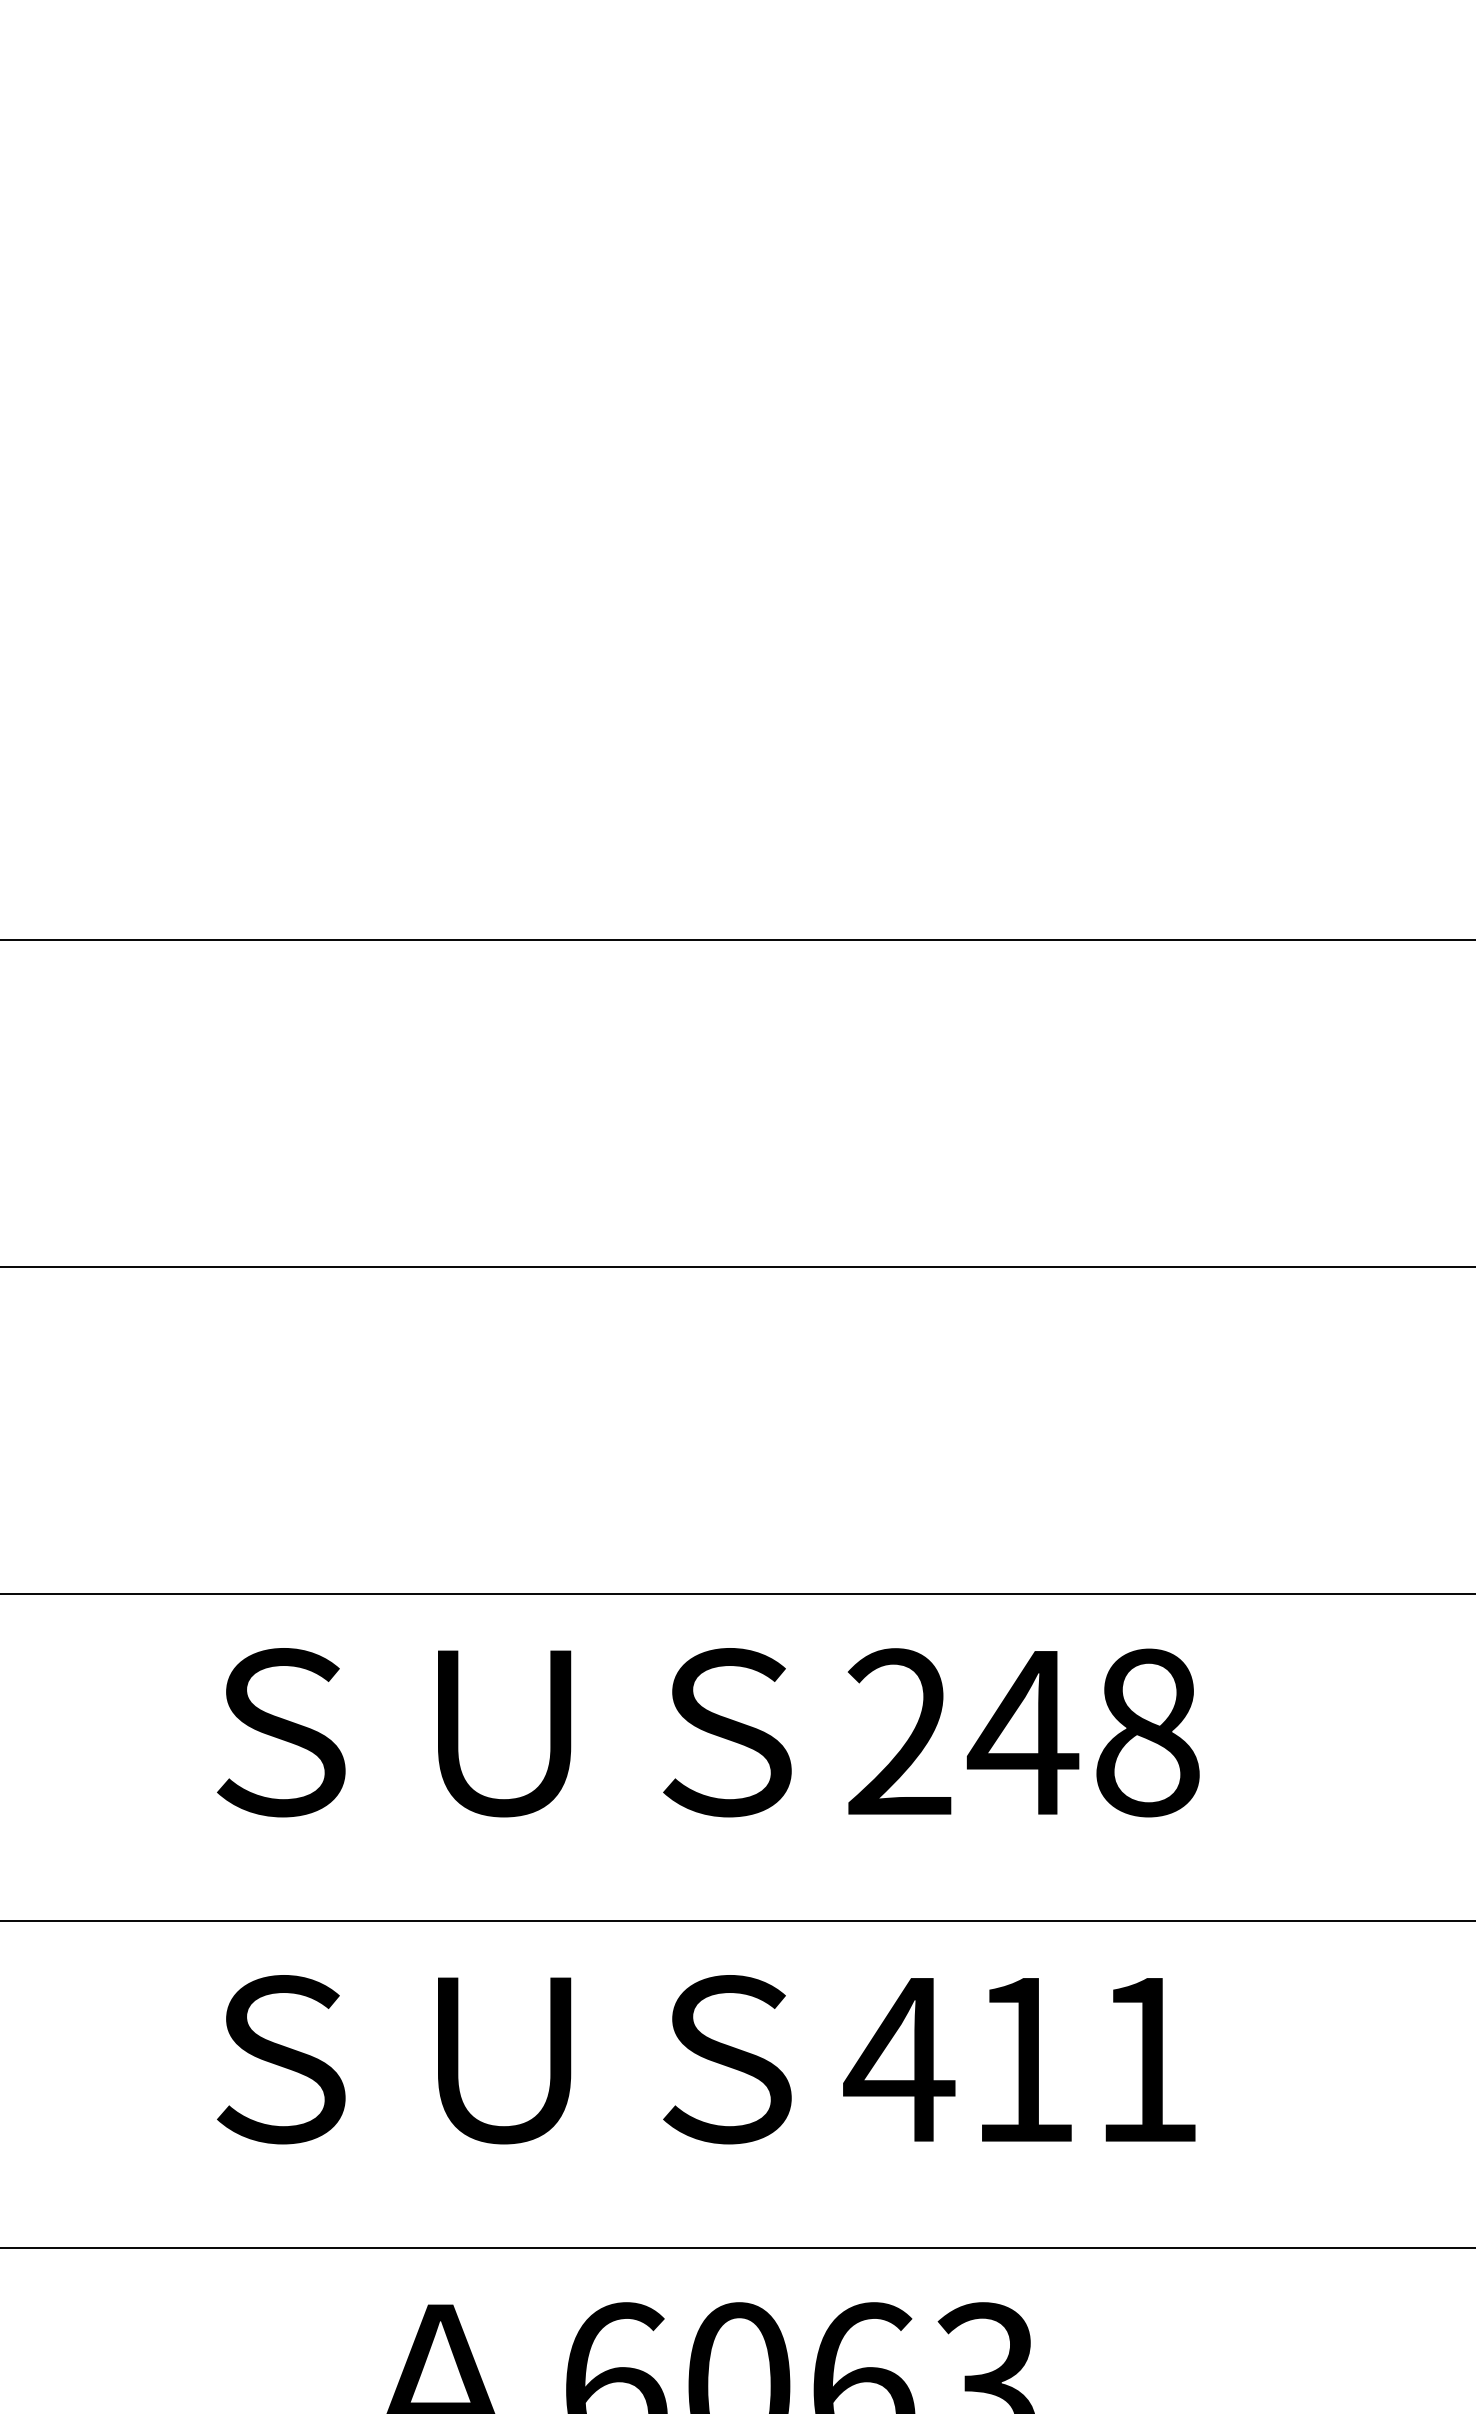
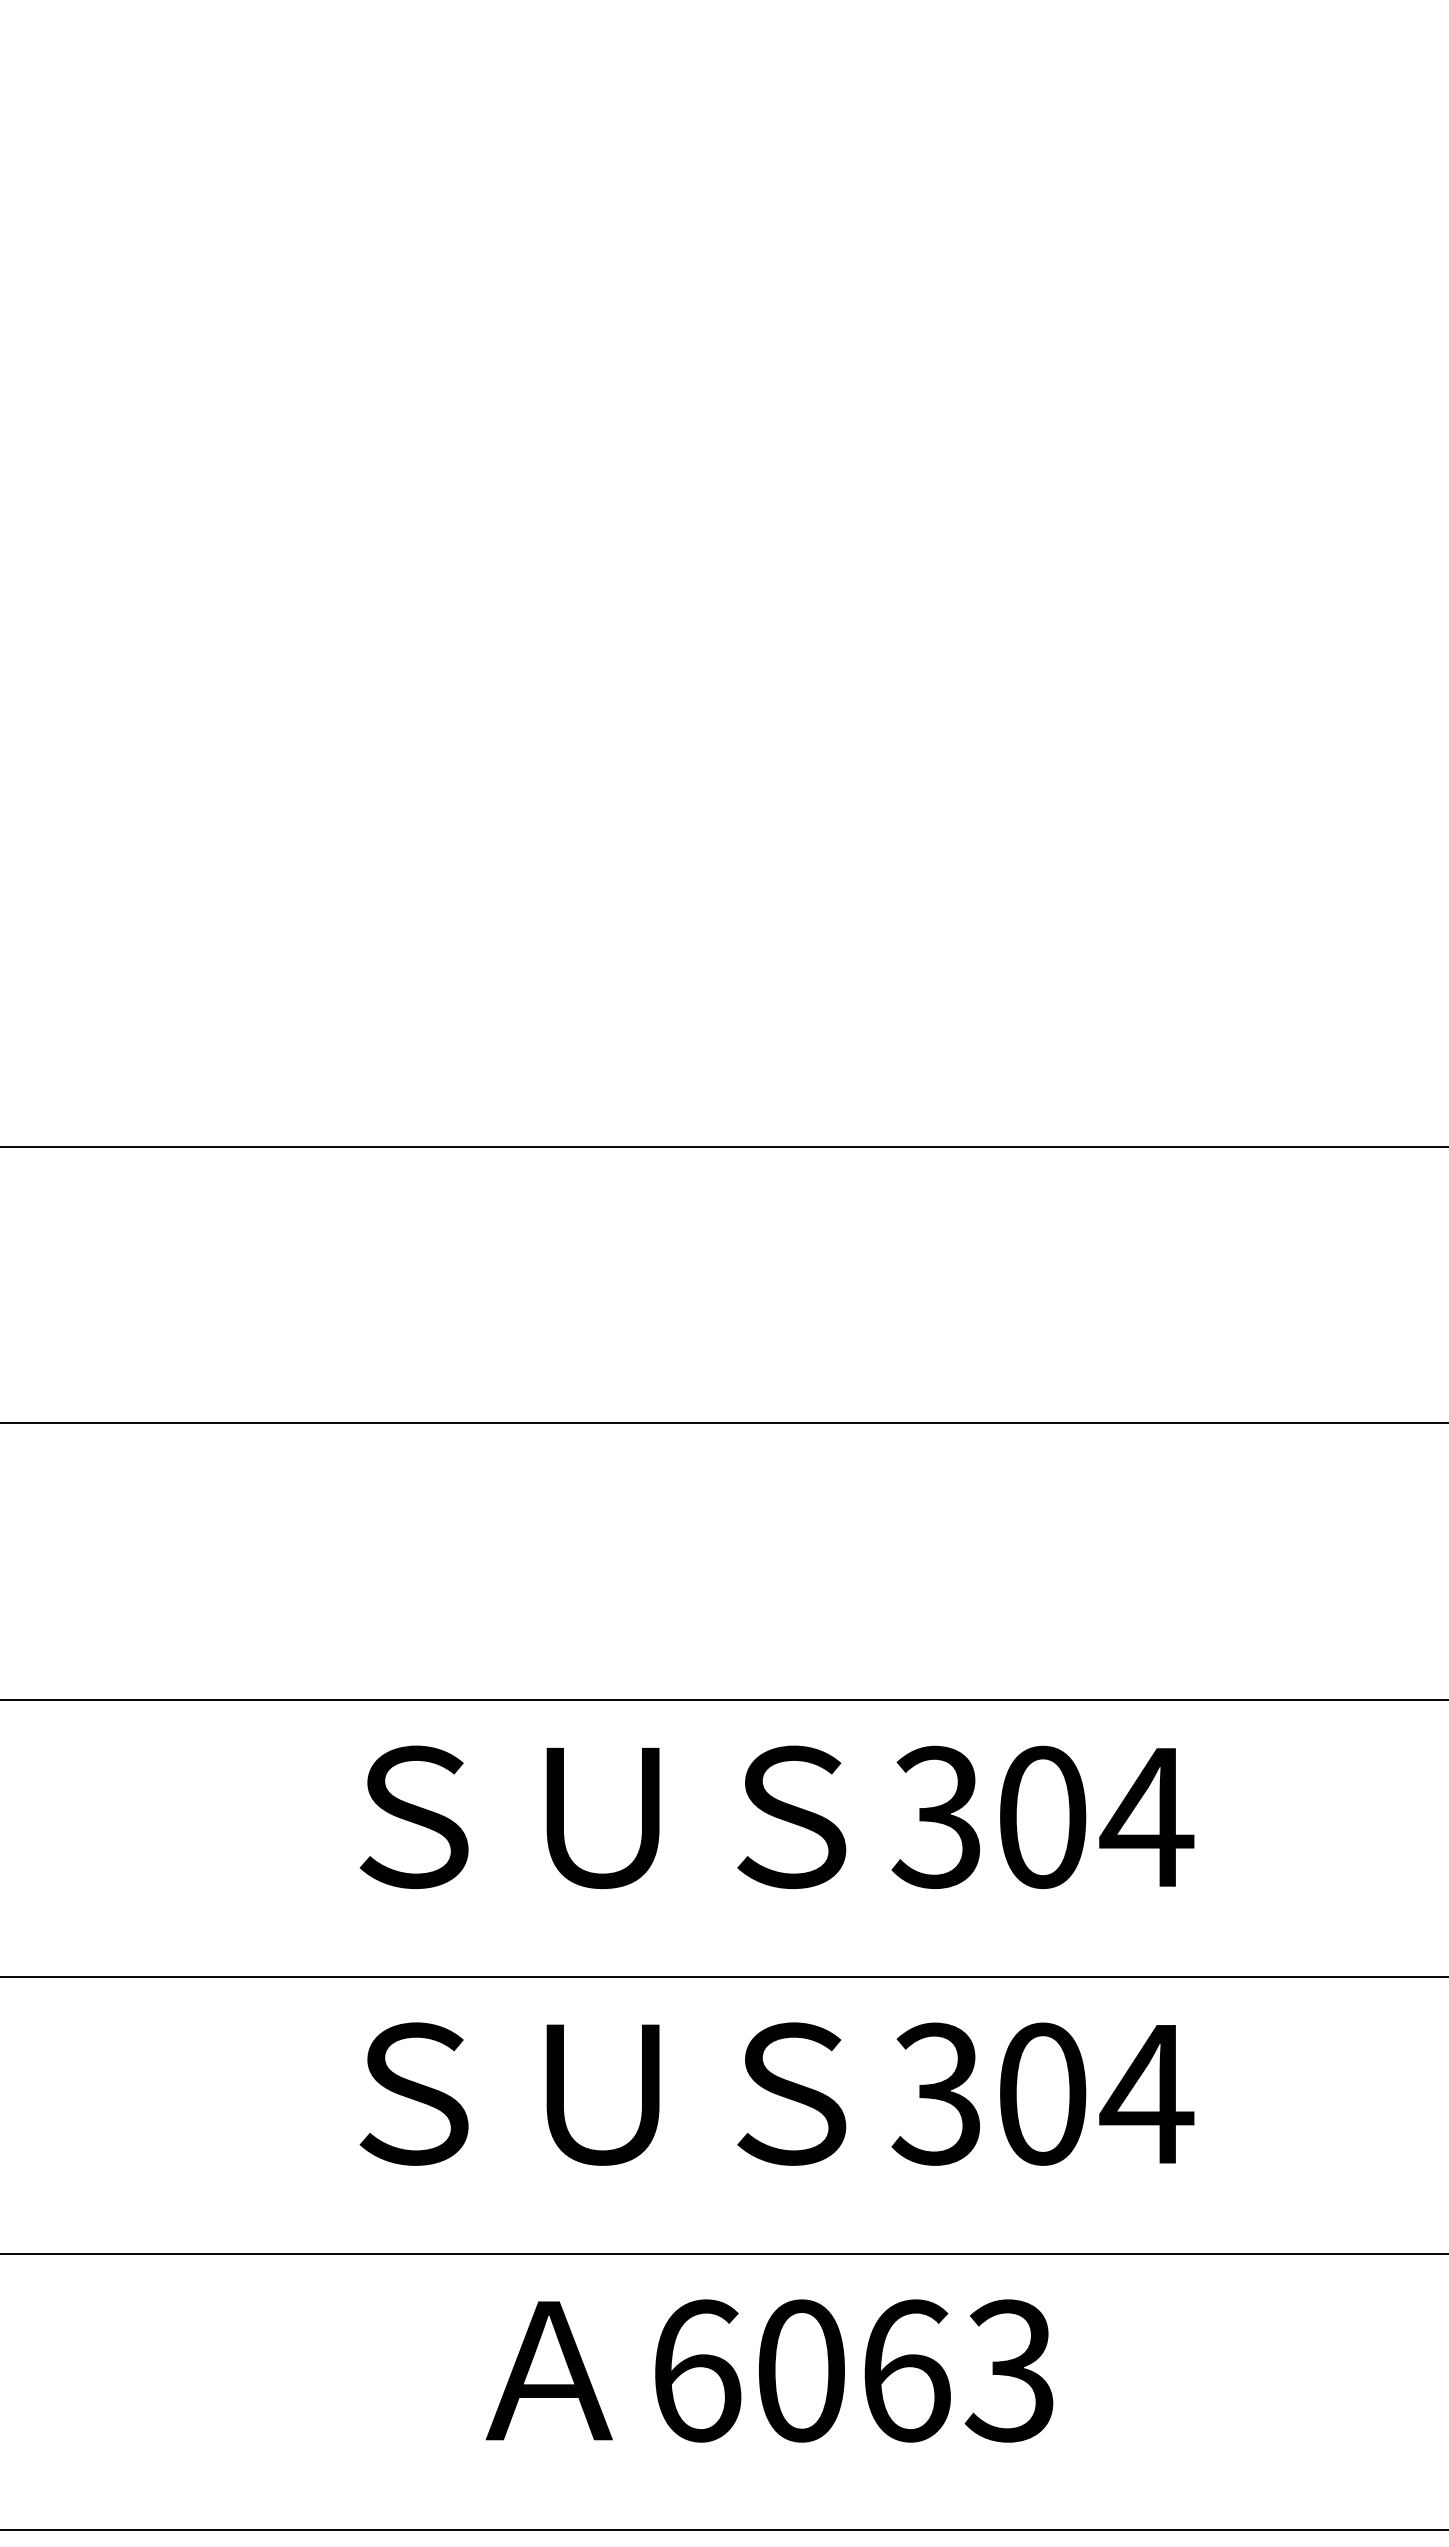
text: (1023, 1732) -> (1042, 1817), 248 -> 304
text: (1022, 2058) -> (1041, 2093), 411 -> 304

